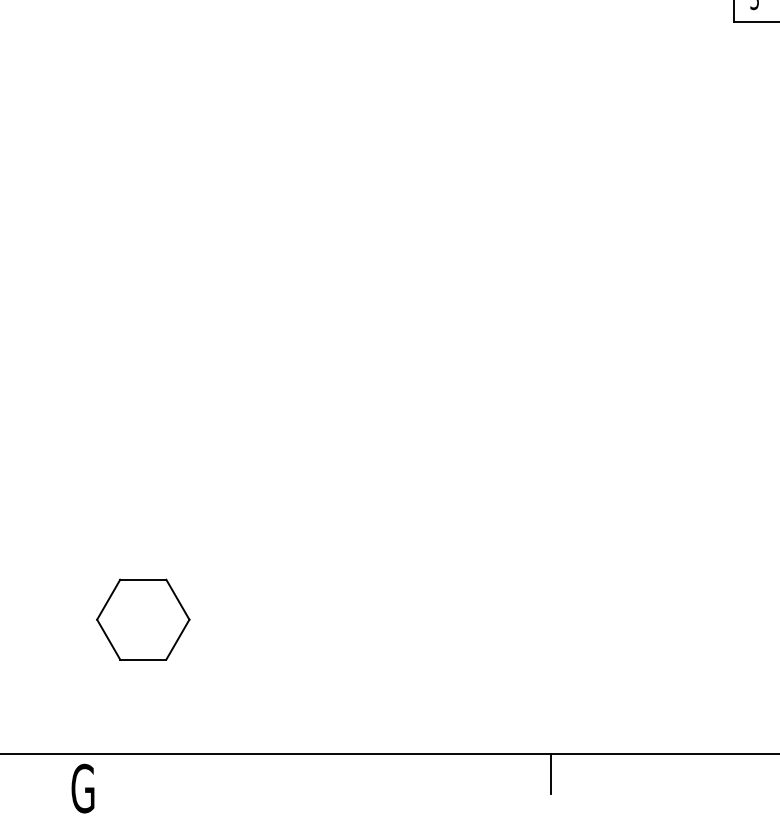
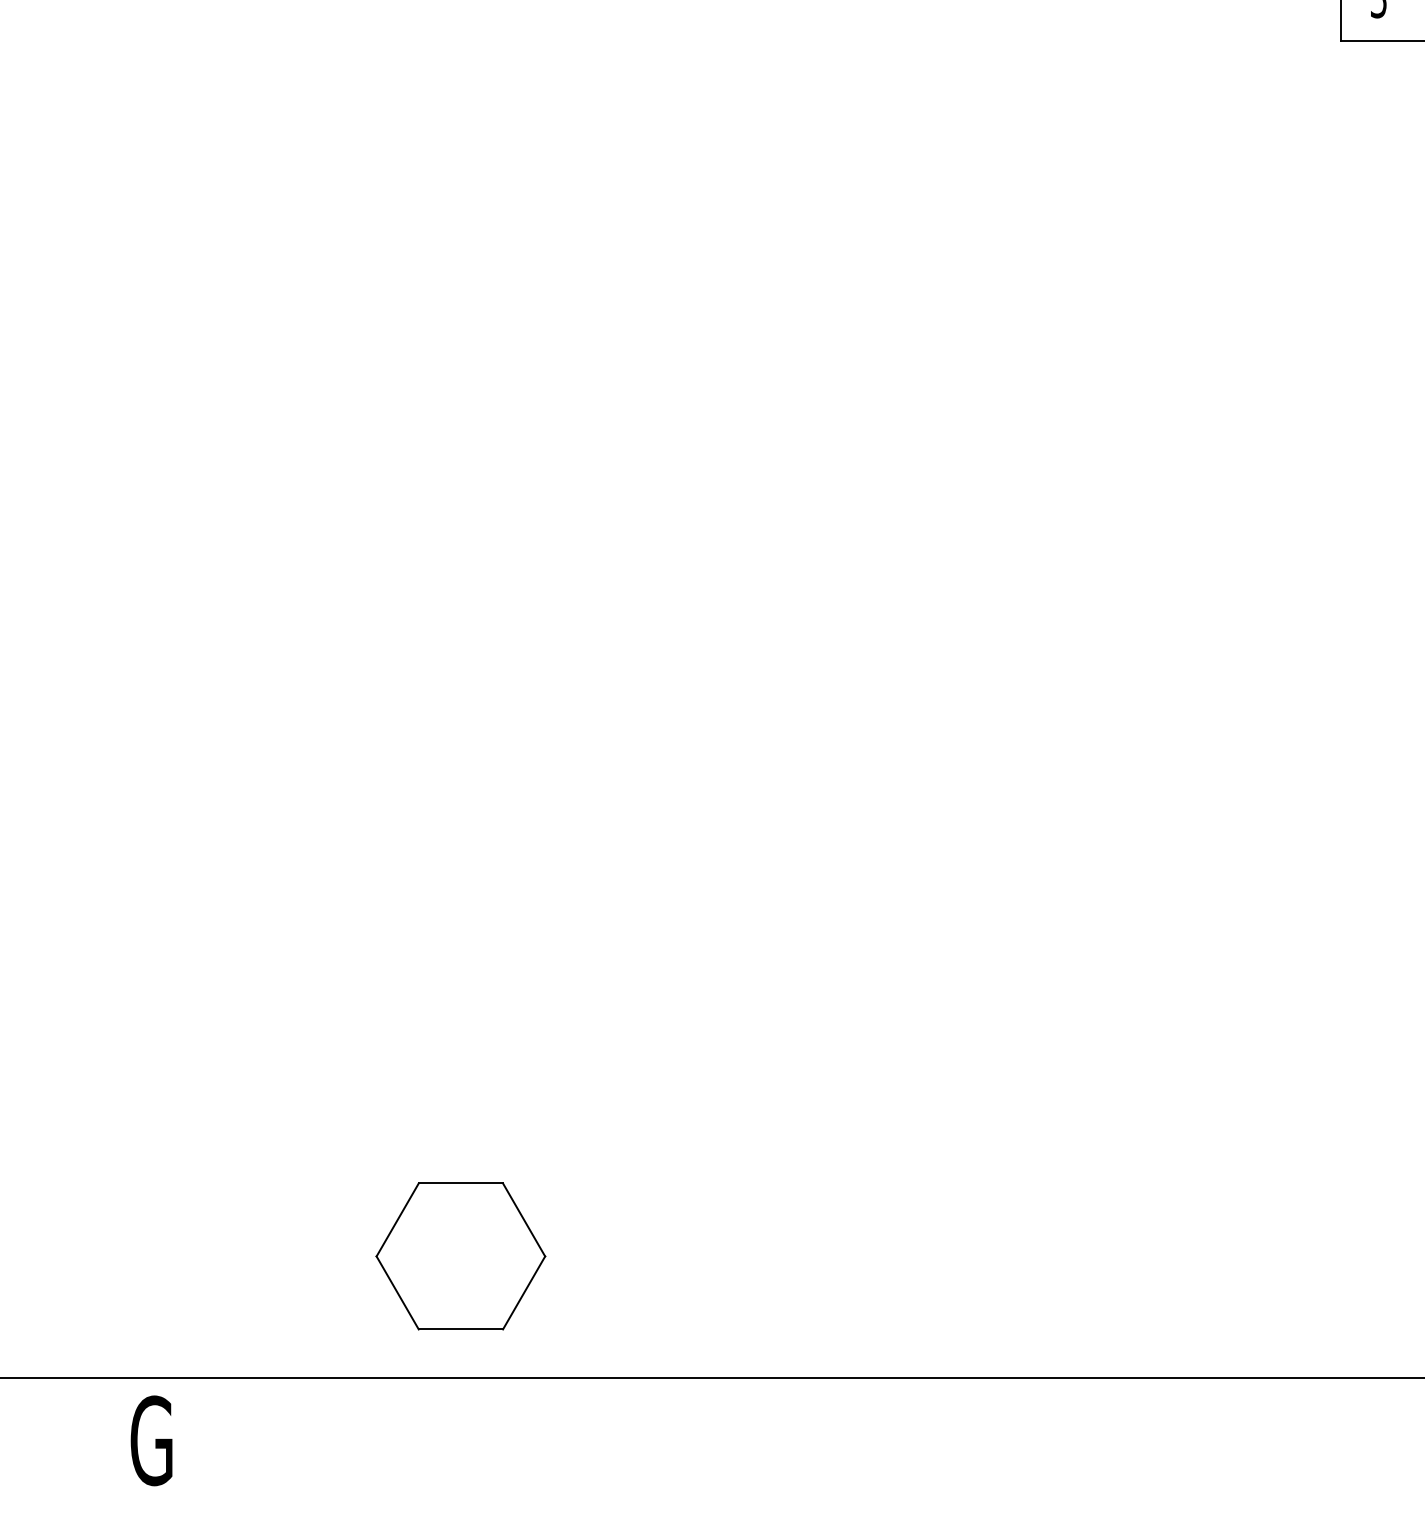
part: (143, 619) -> (461, 1256), moved
line: (550, 774) -> (1005, 1415), removed

